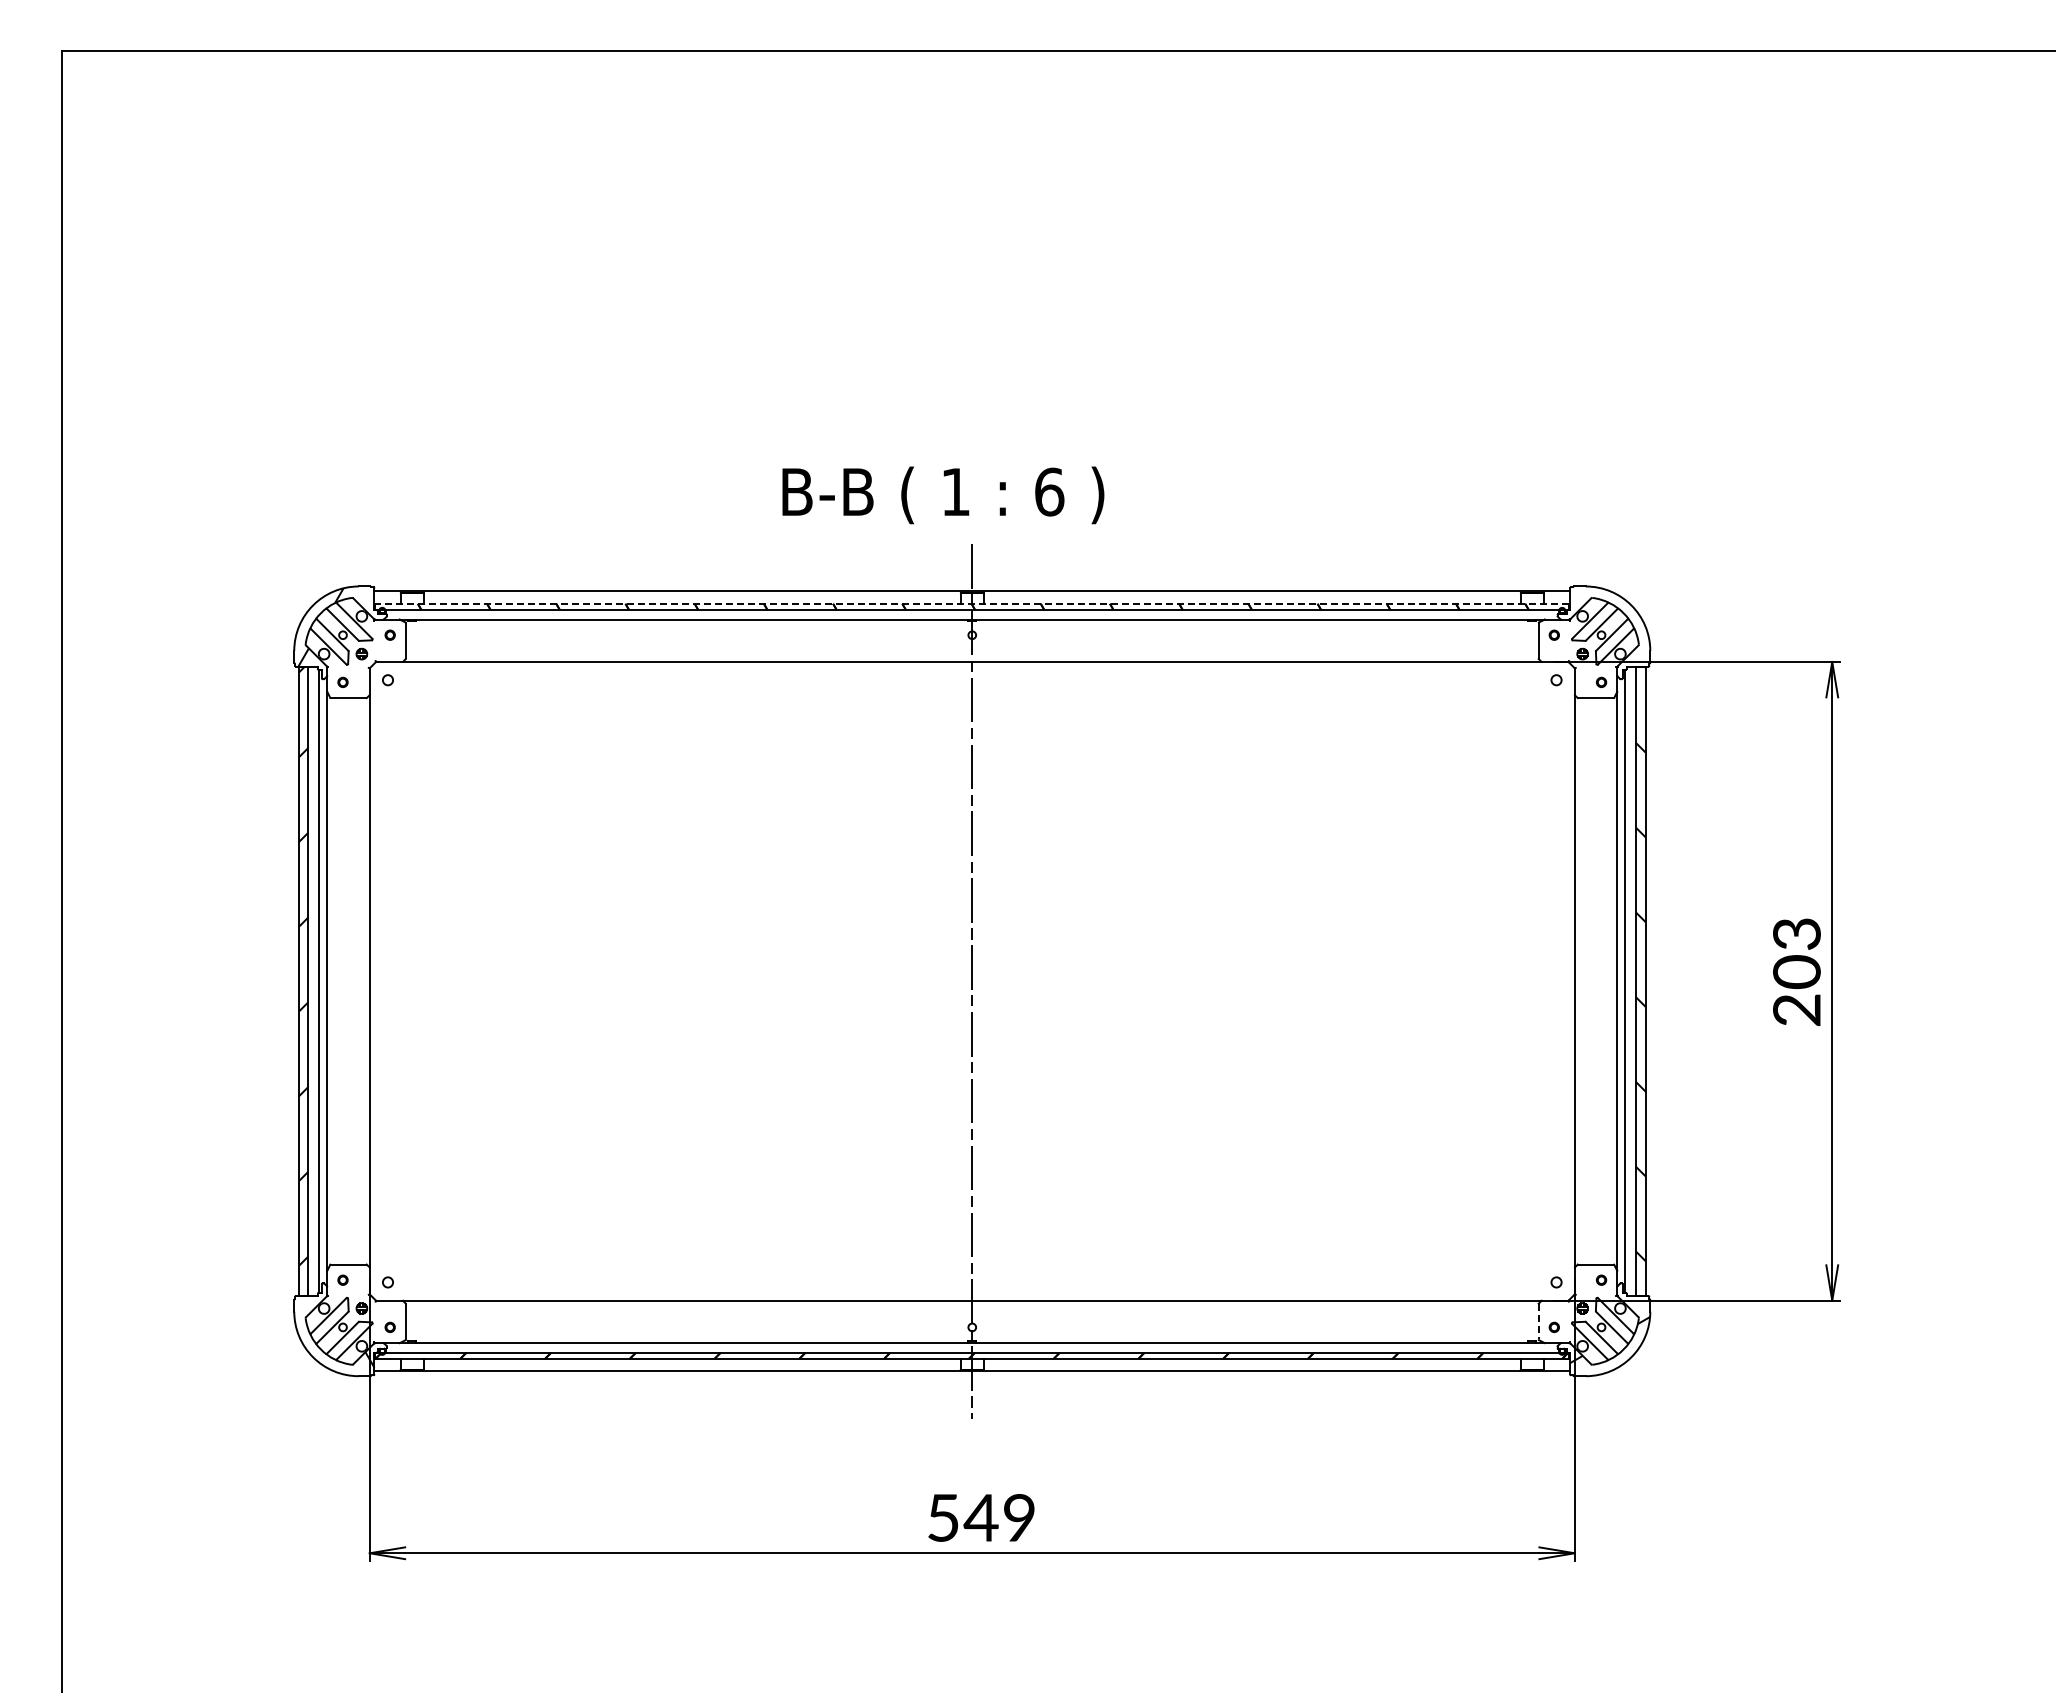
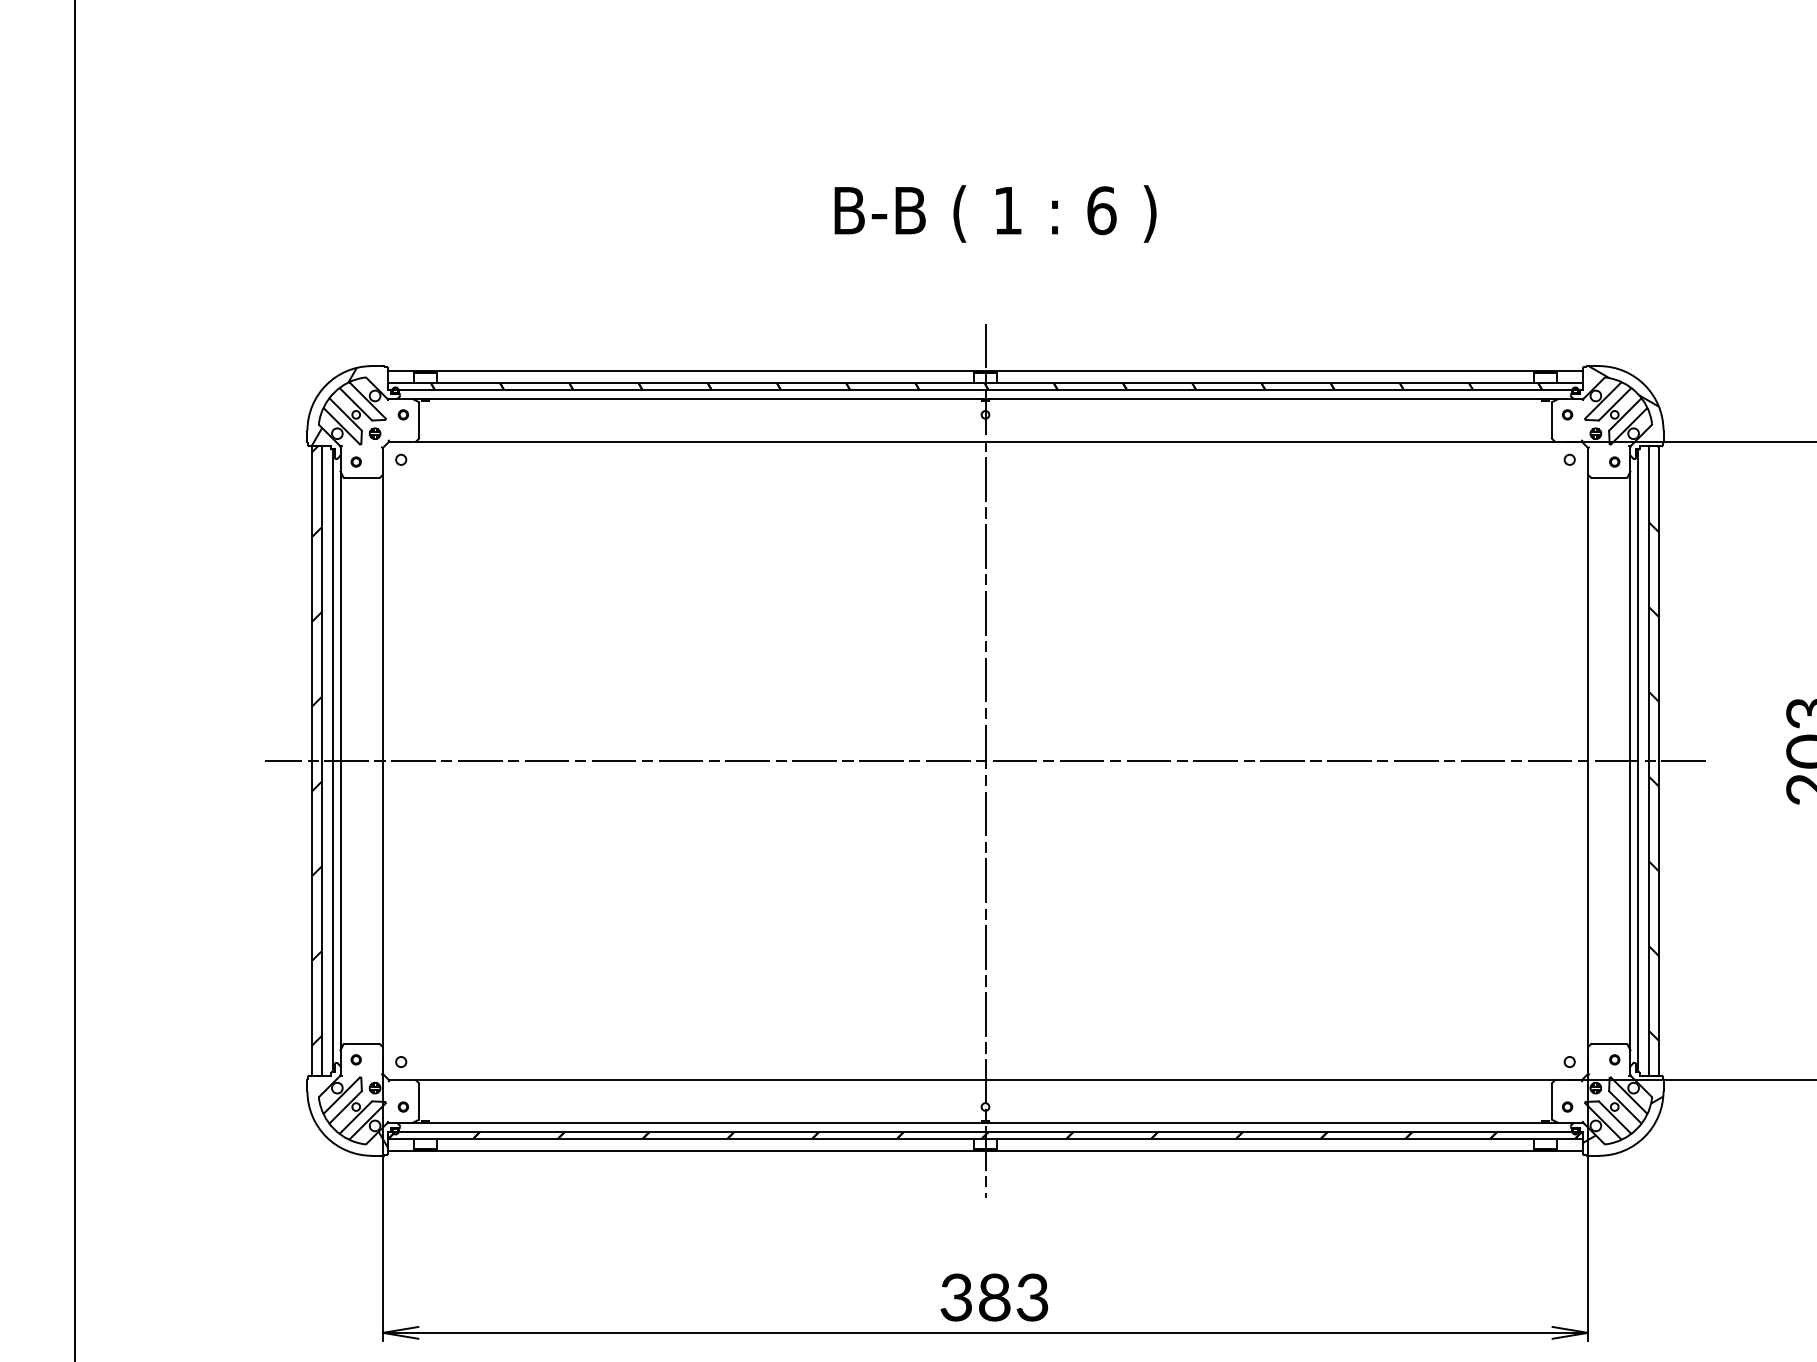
text: (943, 495) -> (995, 214), moved
line: (971, 603) -> (984, 383), dashed -> solid
hatch: (1610, 606) -> (1623, 386), added
line: (971, 981) -> (984, 761), added
line: (1538, 1321) -> (1551, 1101), dashed -> solid
text: (980, 1517) -> (993, 1297), 549 -> 383

